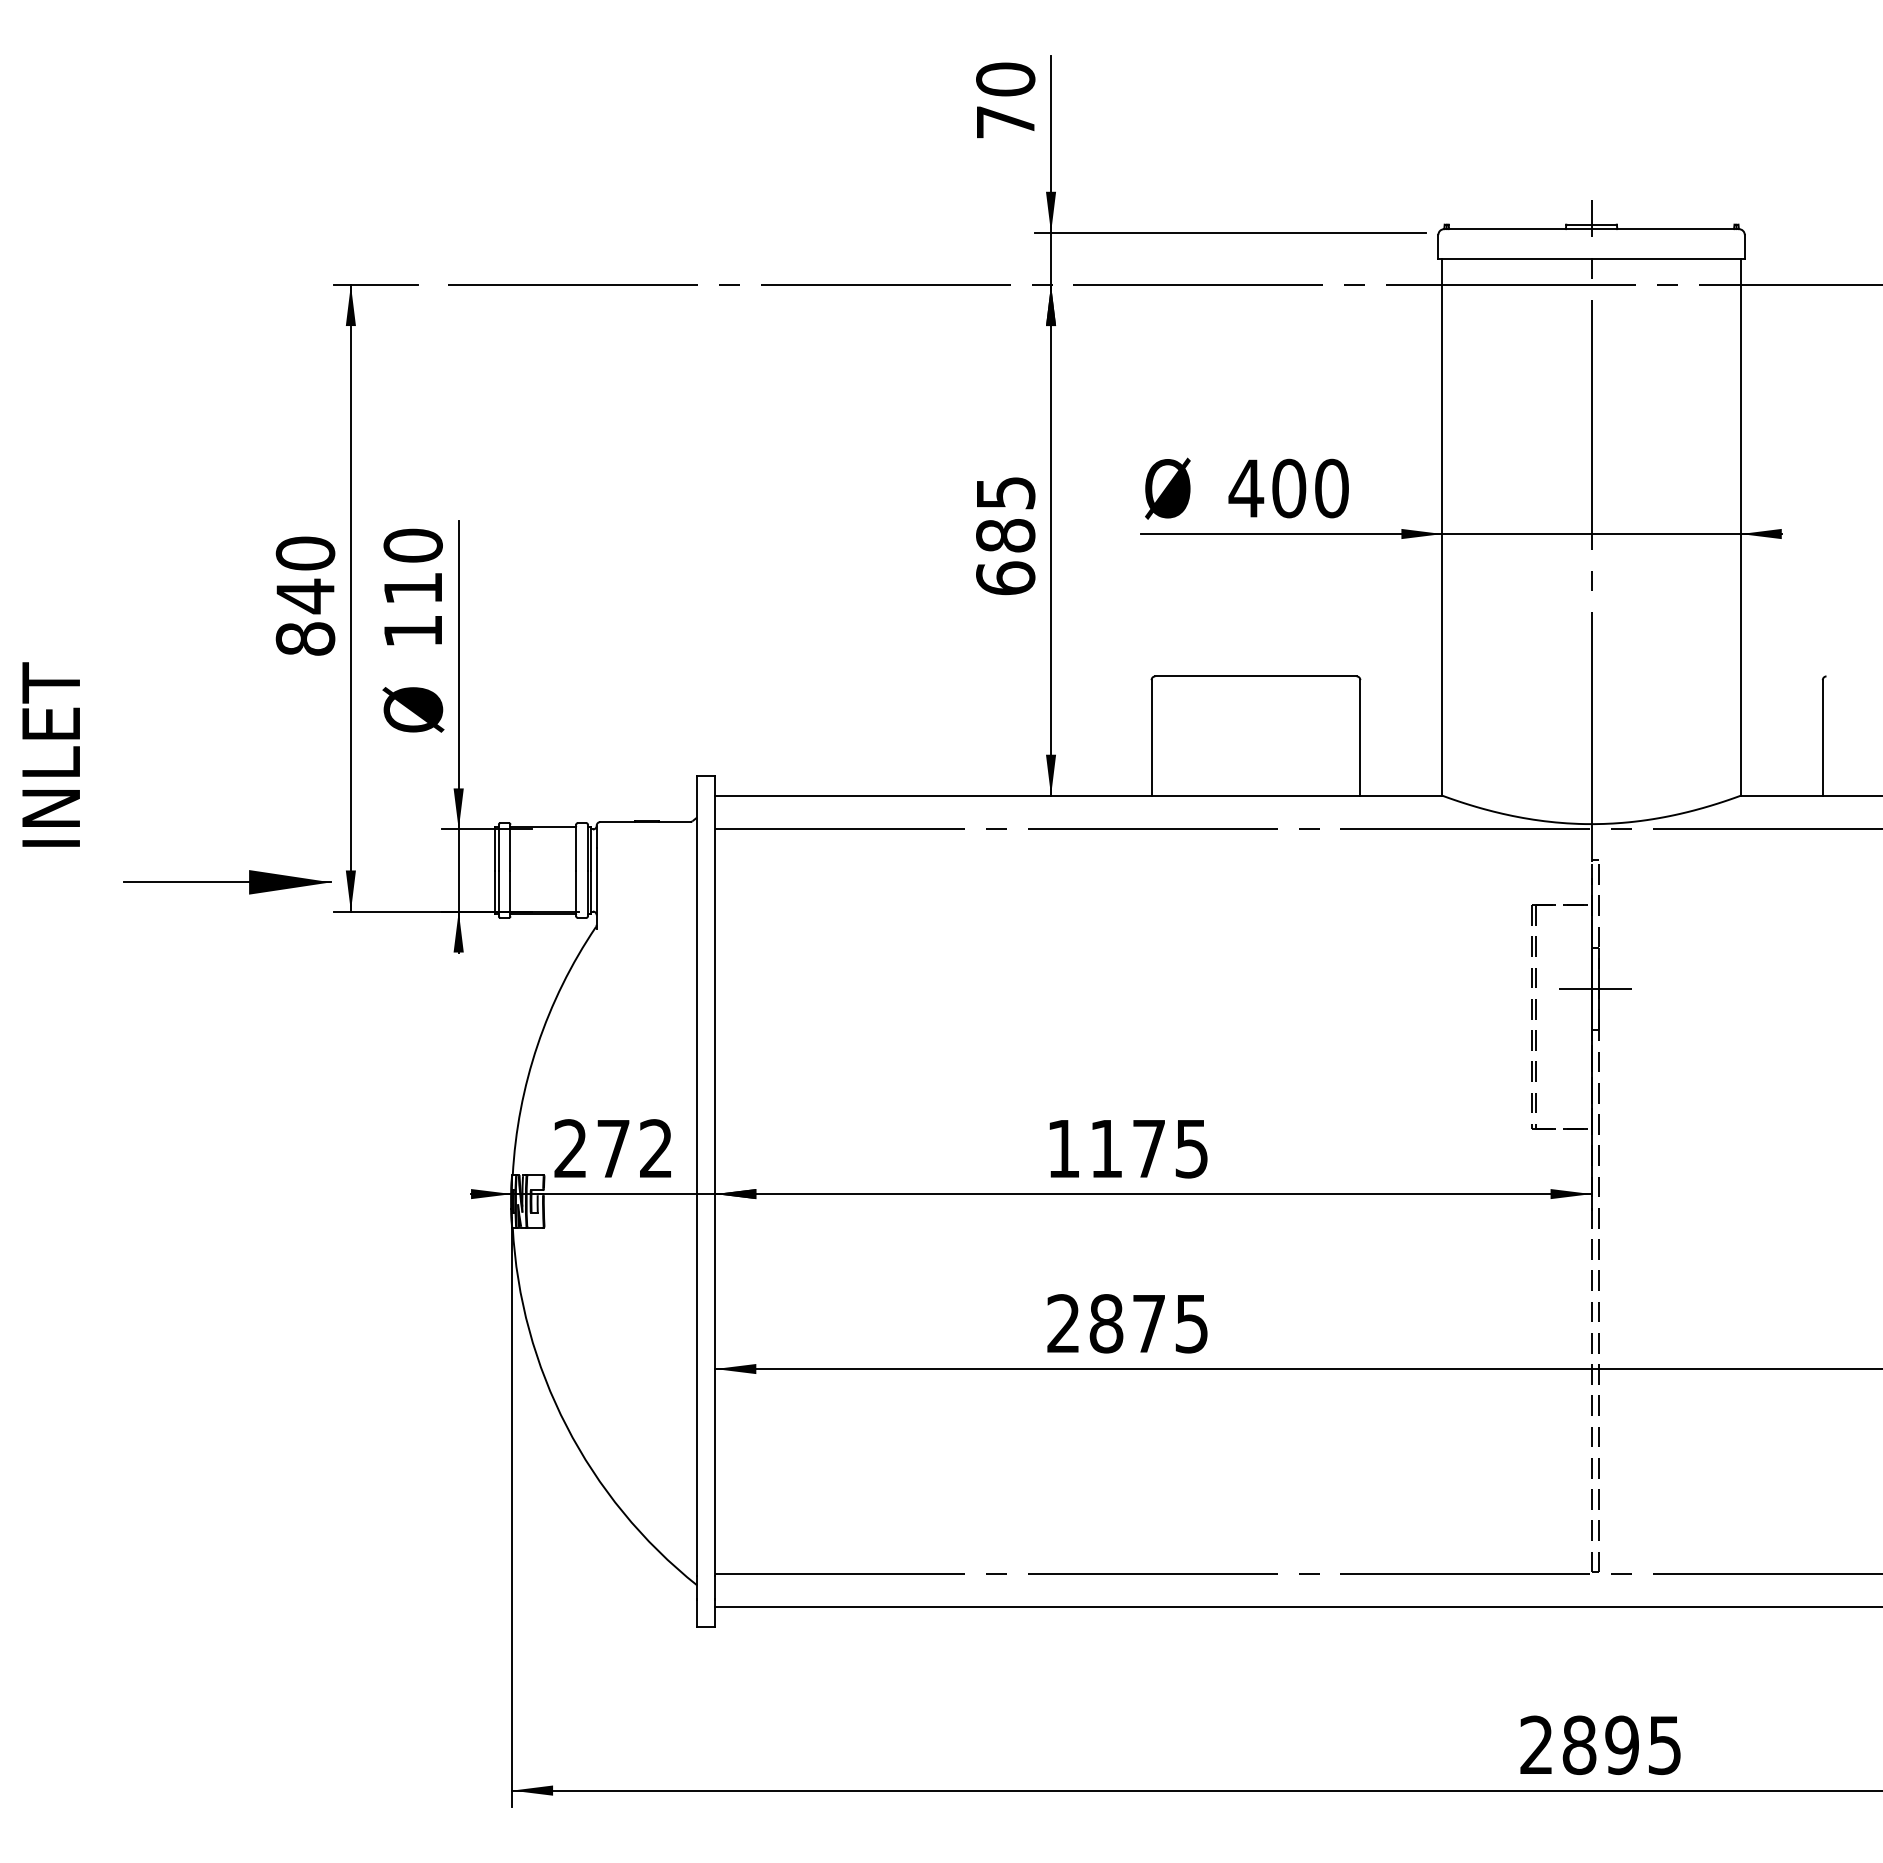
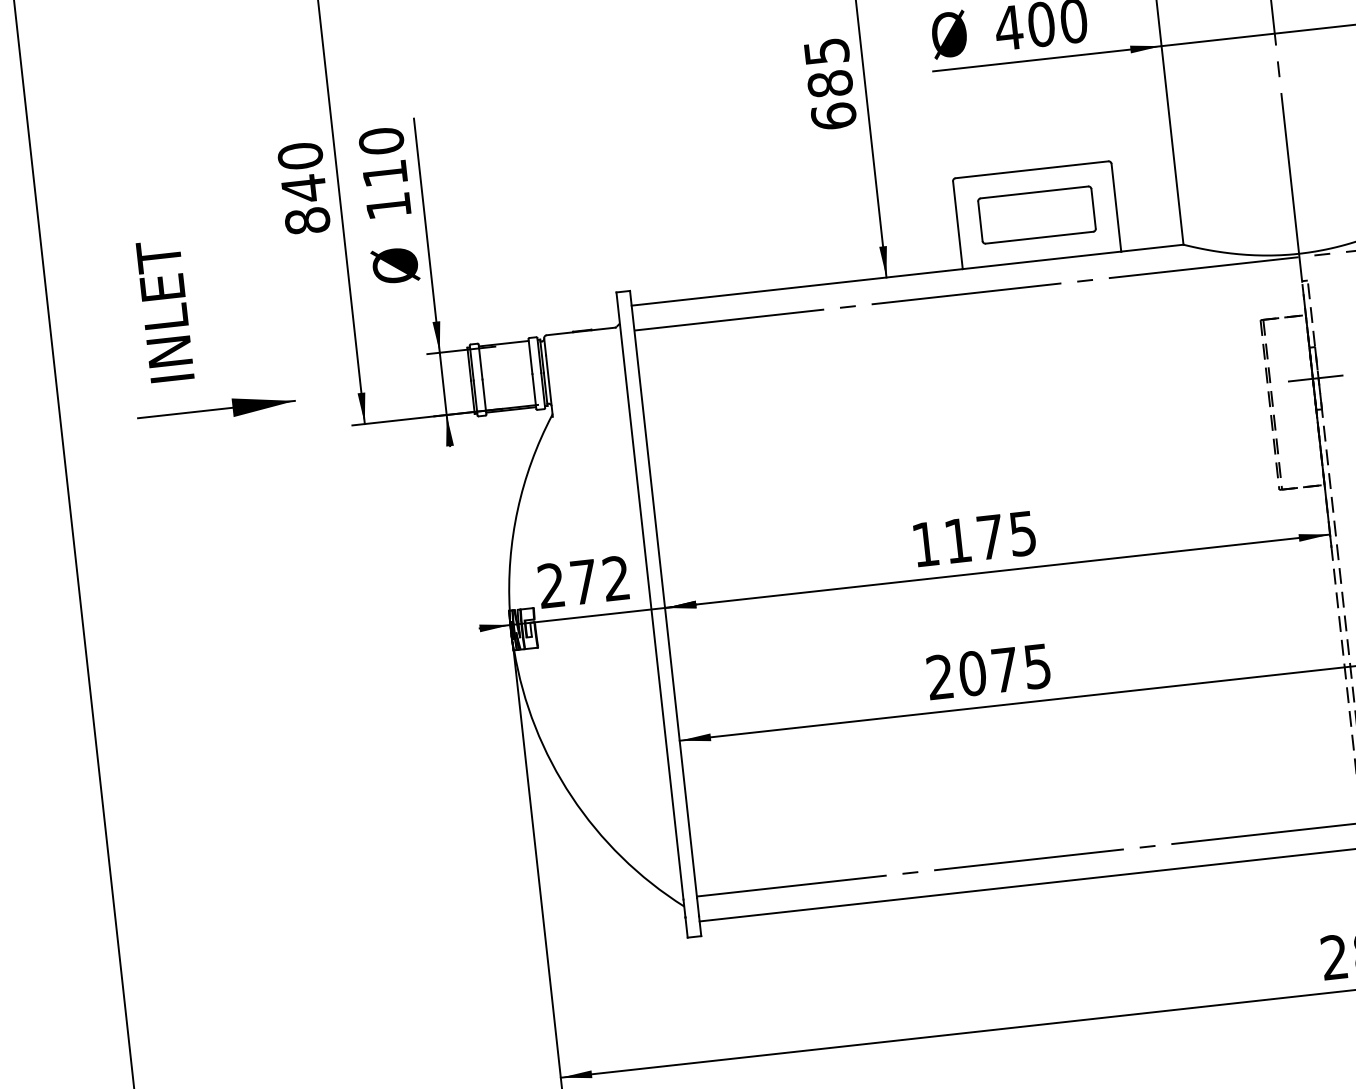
part: (1255, 735) -> (1036, 214), added
text: (50, 754) -> (164, 310), moved
part: (227, 882) -> (216, 409), moved
text: (1106, 1323) -> (972, 673), 2875 -> 2075

